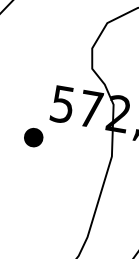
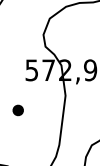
part: (32, 137) -> (17, 110), moved

